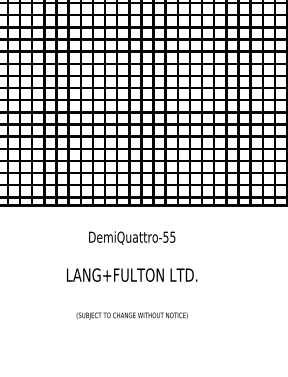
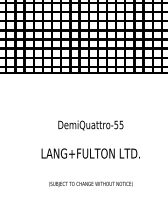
text: (132, 275) -> (91, 153), moved

